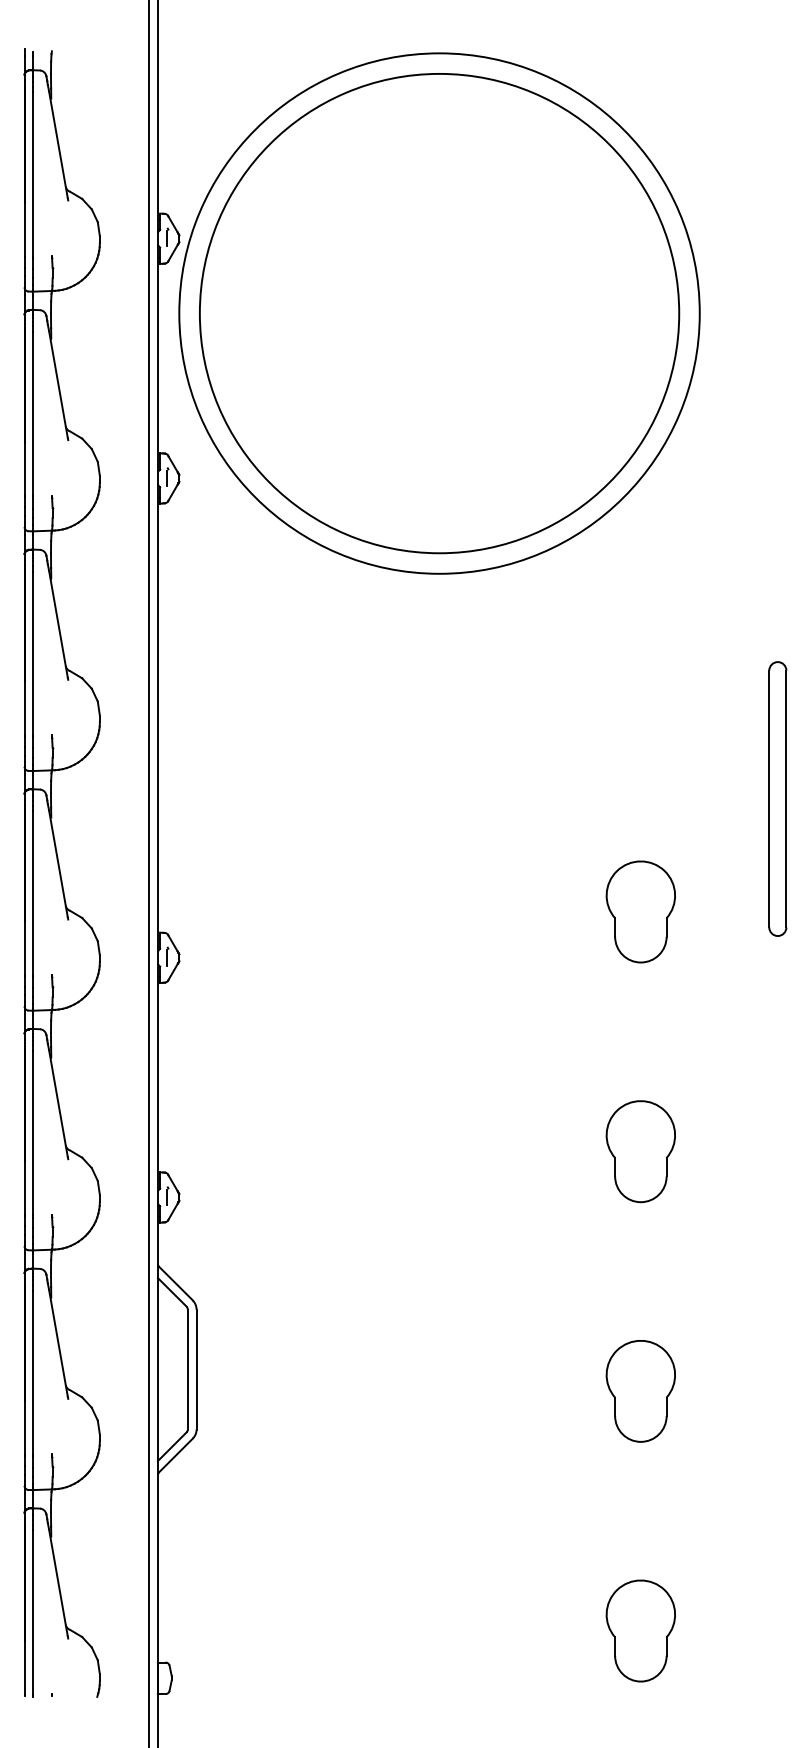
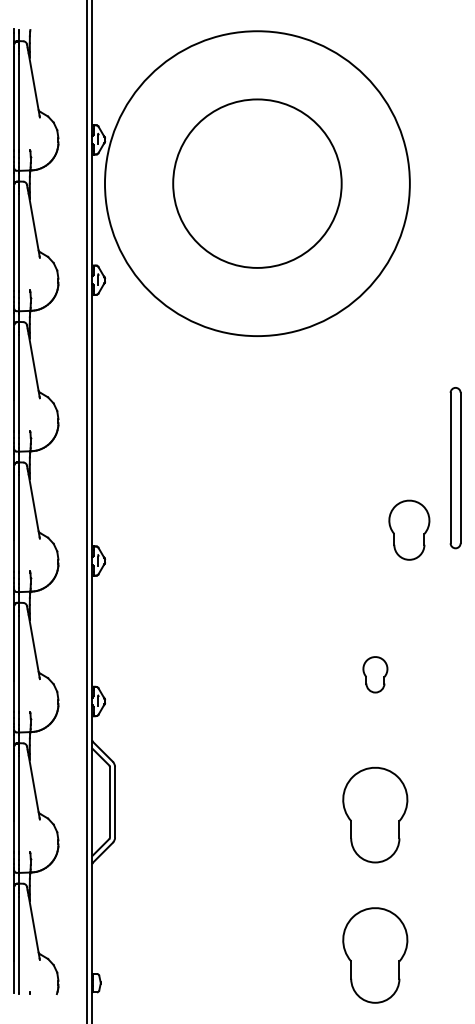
circle: (439, 313) -> (257, 183), size x0.6
part: (641, 910) -> (409, 529), moved
part: (641, 1151) -> (375, 674), size x0.6
part: (641, 1390) -> (375, 814), size x1.6
part: (641, 1631) -> (375, 955), size x1.6

